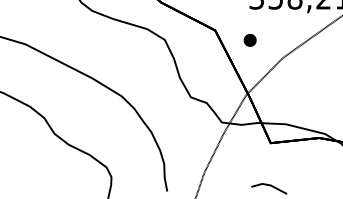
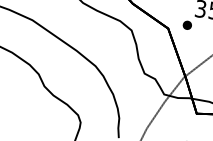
part: (249, 40) -> (186, 25), moved

